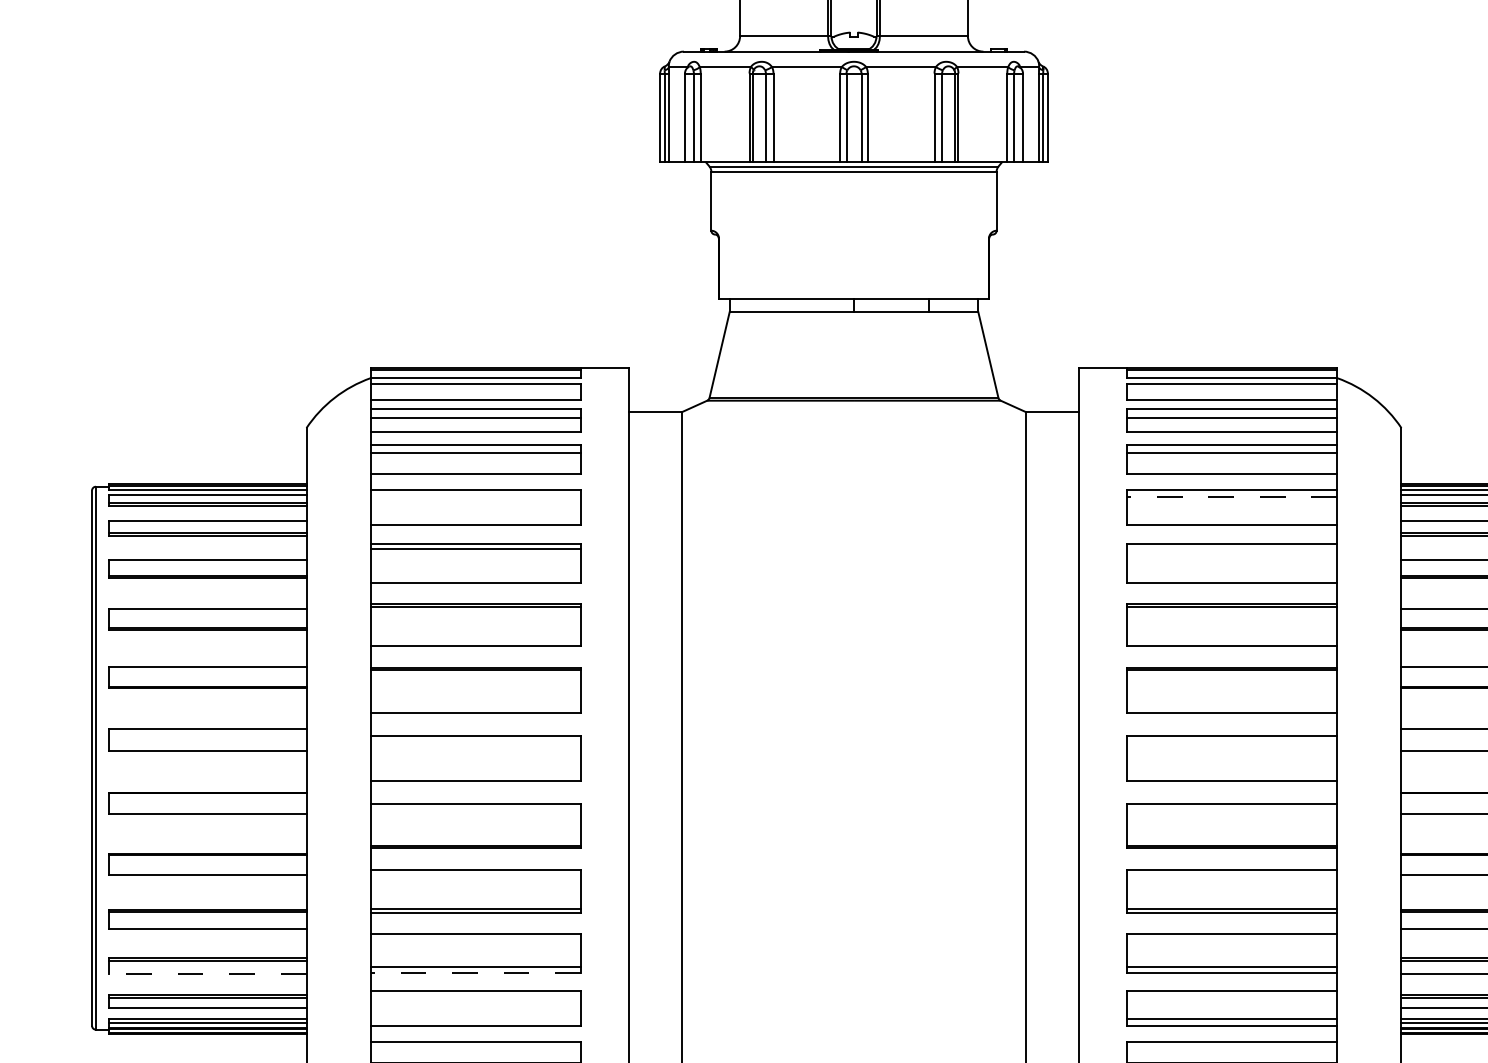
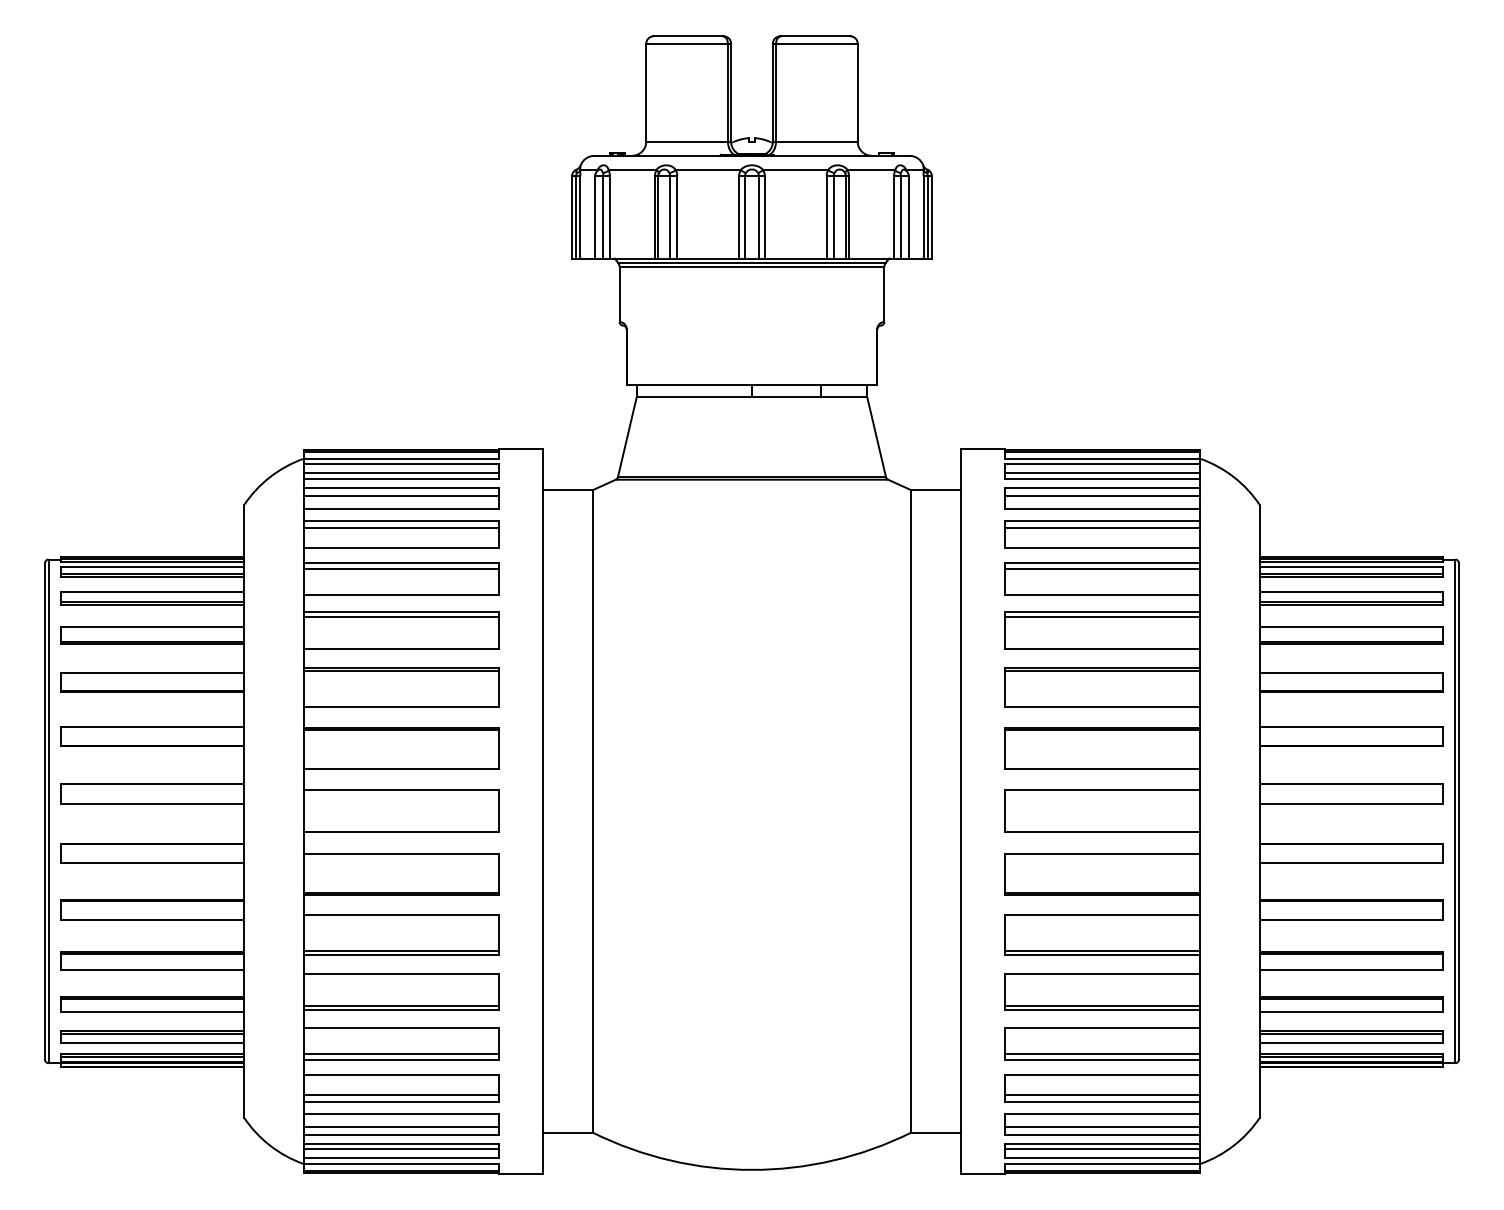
line: (475, 394) -> (400, 473), added
line: (1231, 394) -> (1102, 473), added
line: (475, 497) -> (400, 569), added
line: (1231, 497) -> (1102, 569), dashed -> solid
line: (1231, 549) -> (1102, 617), added
line: (475, 972) -> (400, 1010), dashed -> solid
line: (207, 974) -> (152, 1012), dashed -> solid
line: (475, 1019) -> (400, 1053), added

